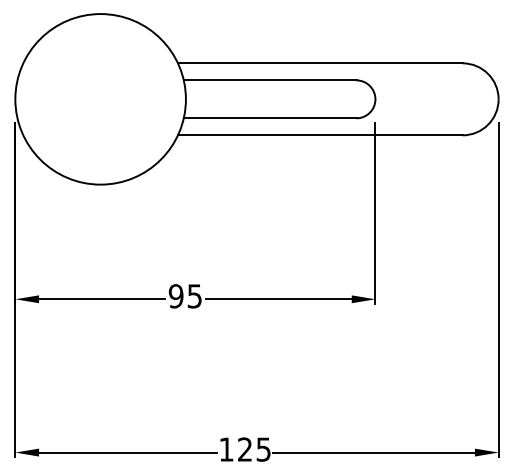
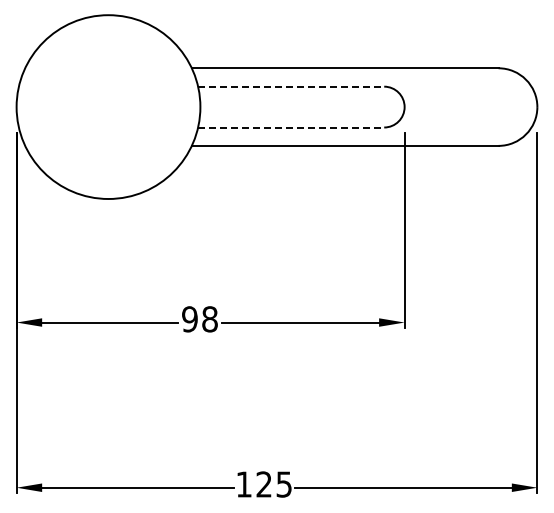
line: (270, 80) -> (291, 86), solid -> dashed
line: (270, 118) -> (291, 127), solid -> dashed
text: (194, 296) -> (209, 319), 95 -> 98

